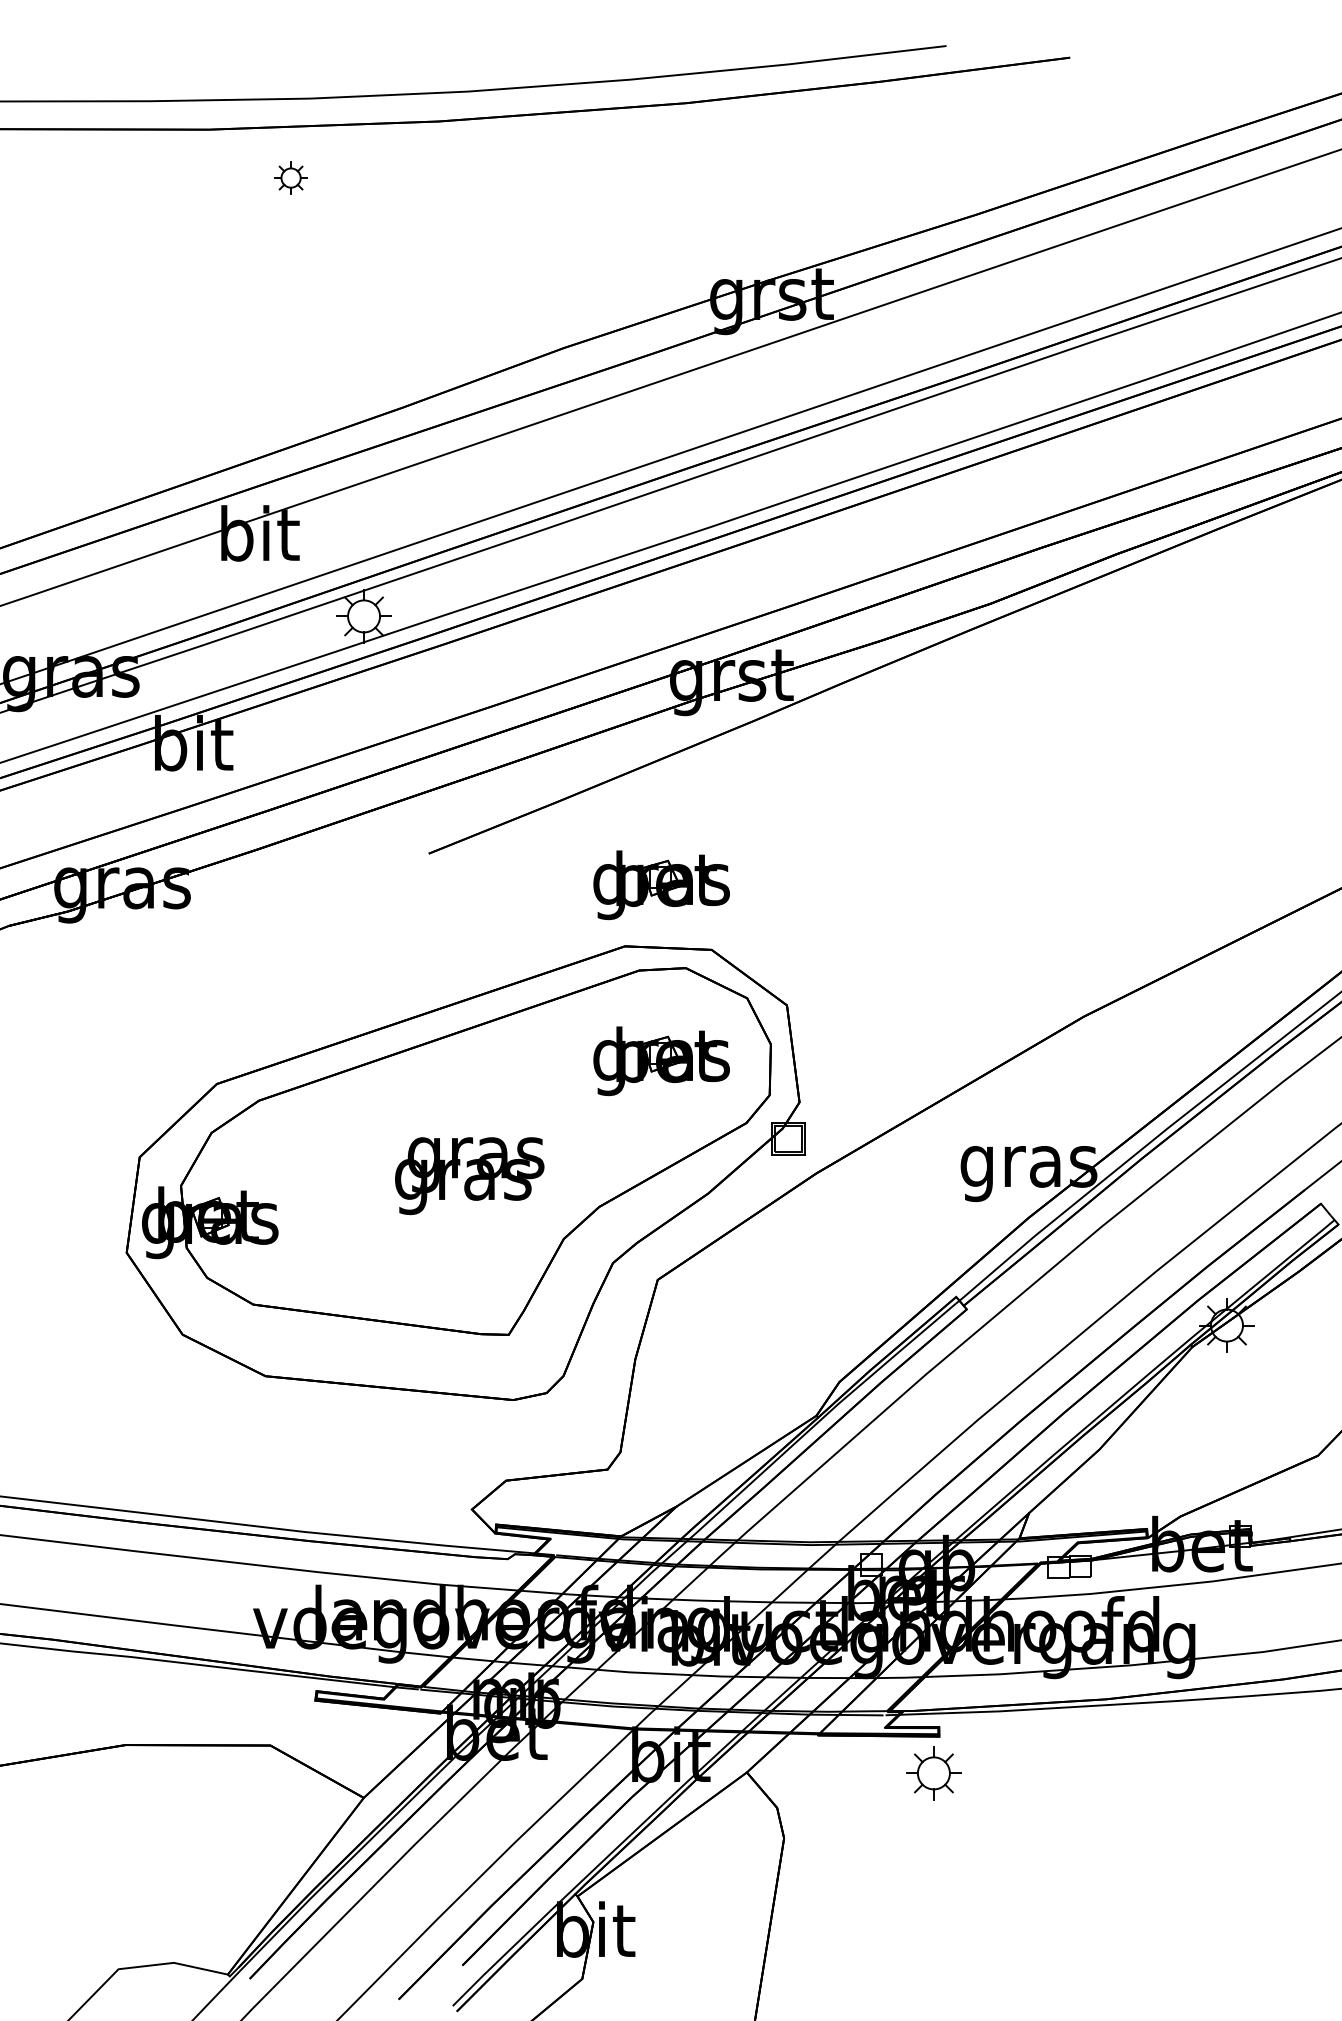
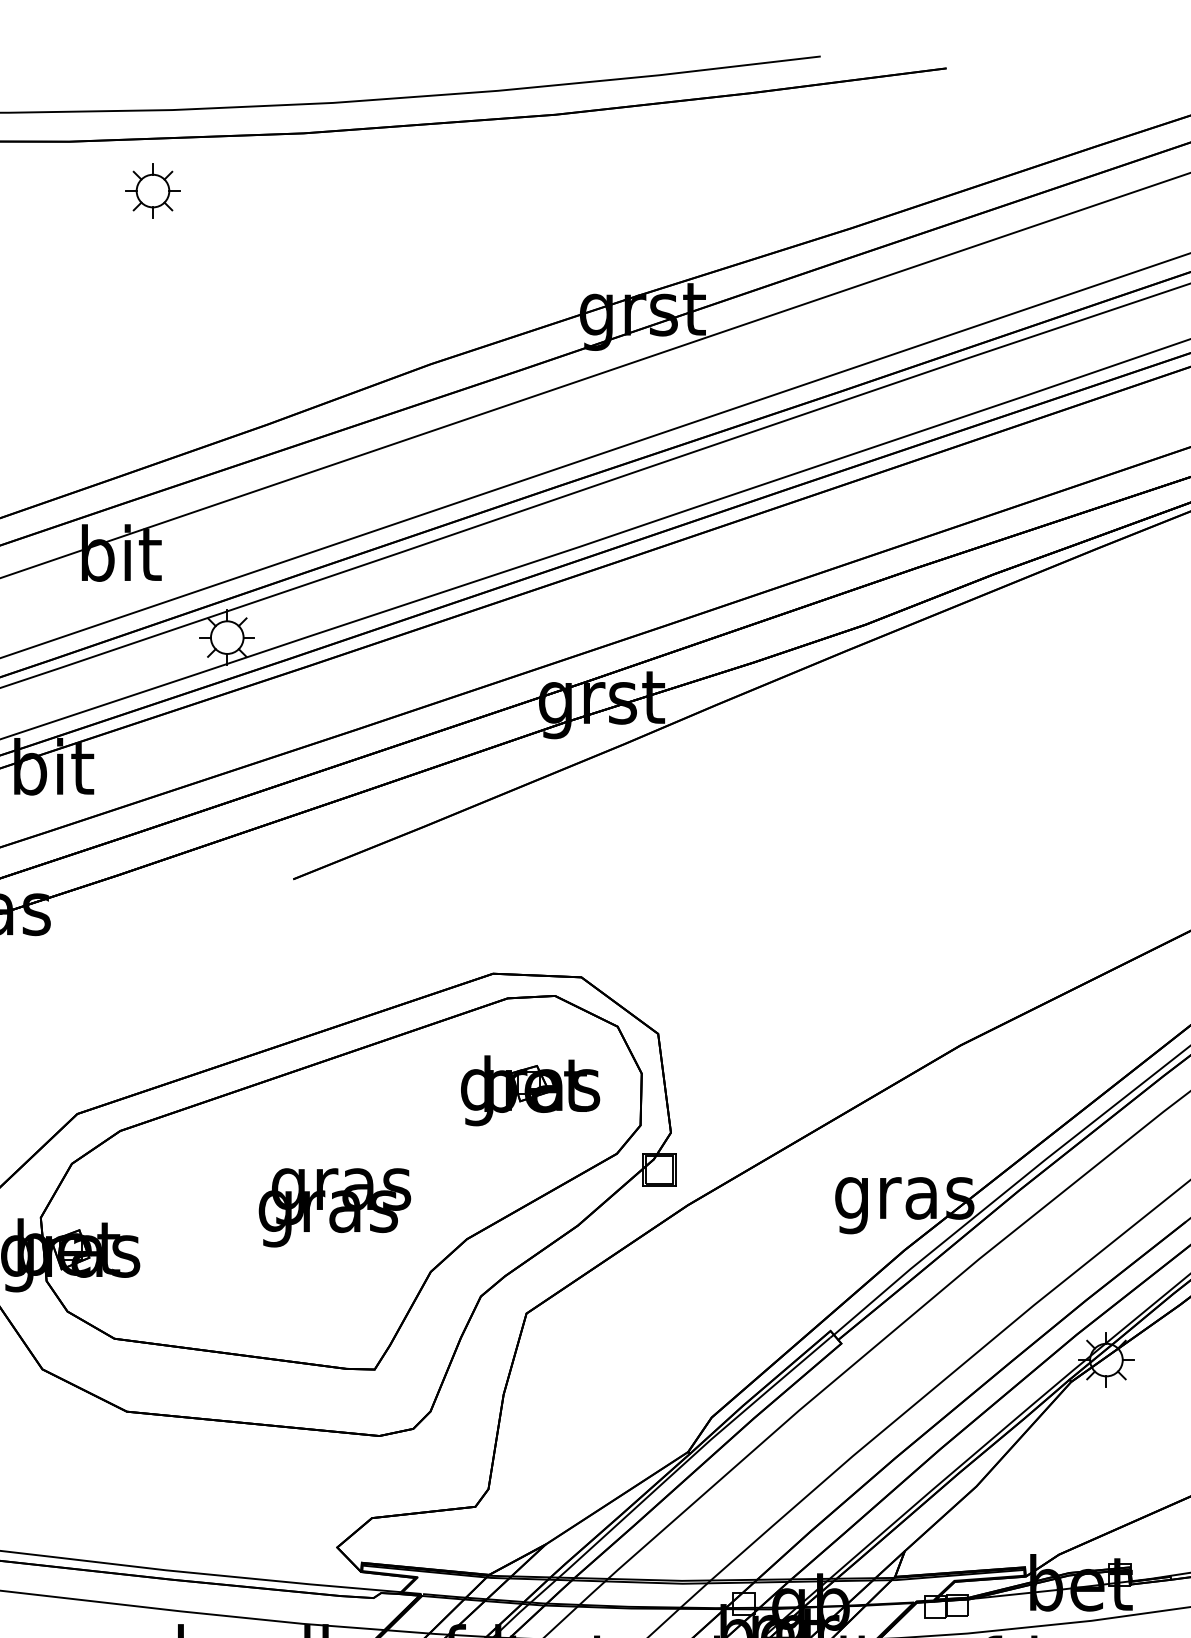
part: (290, 177) -> (152, 190), size x1.67
part: (661, 885) -> (530, 911), removed

